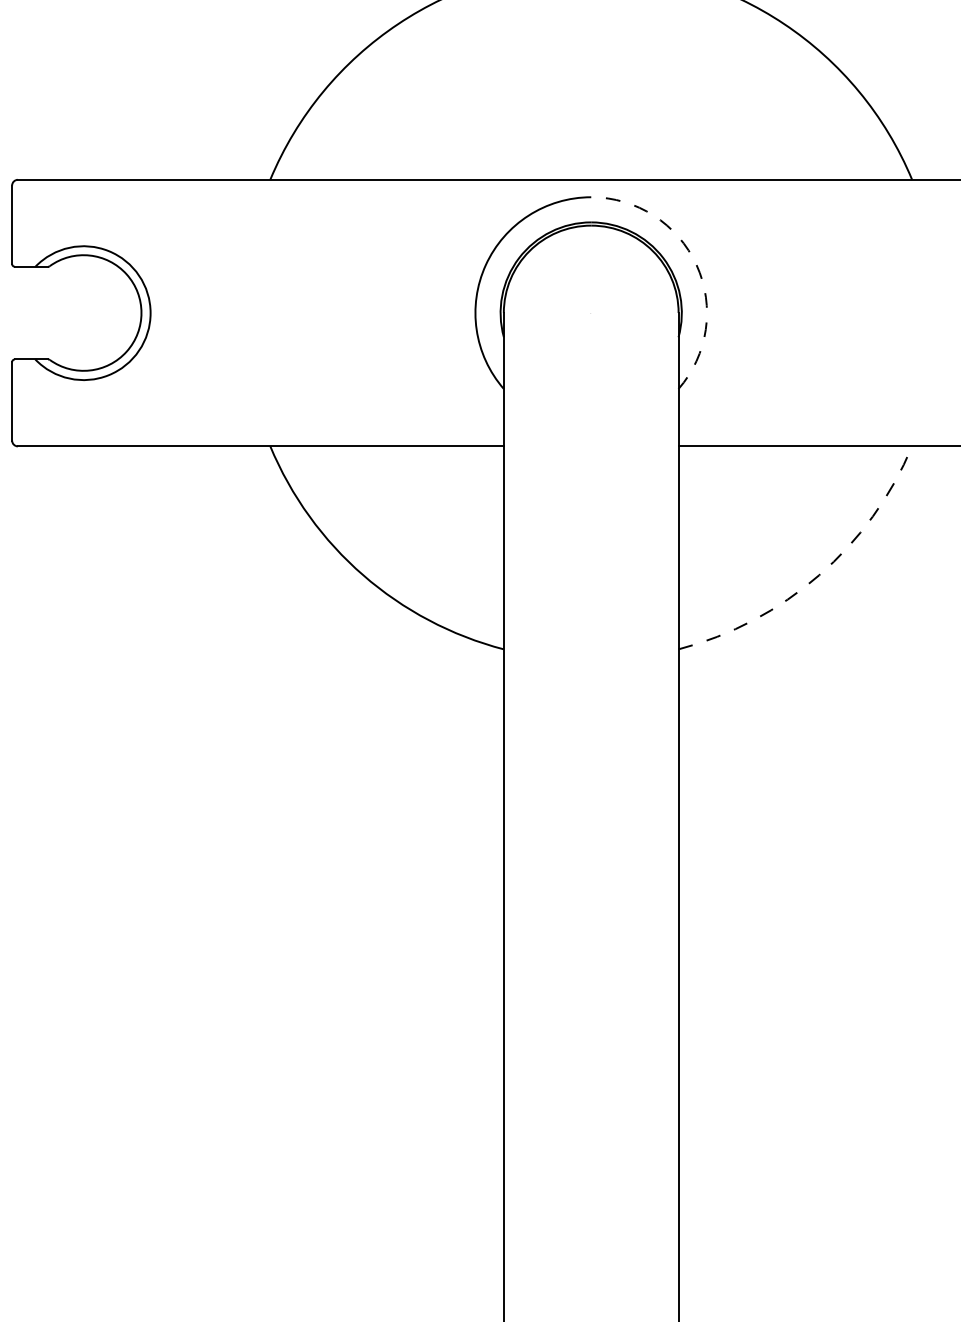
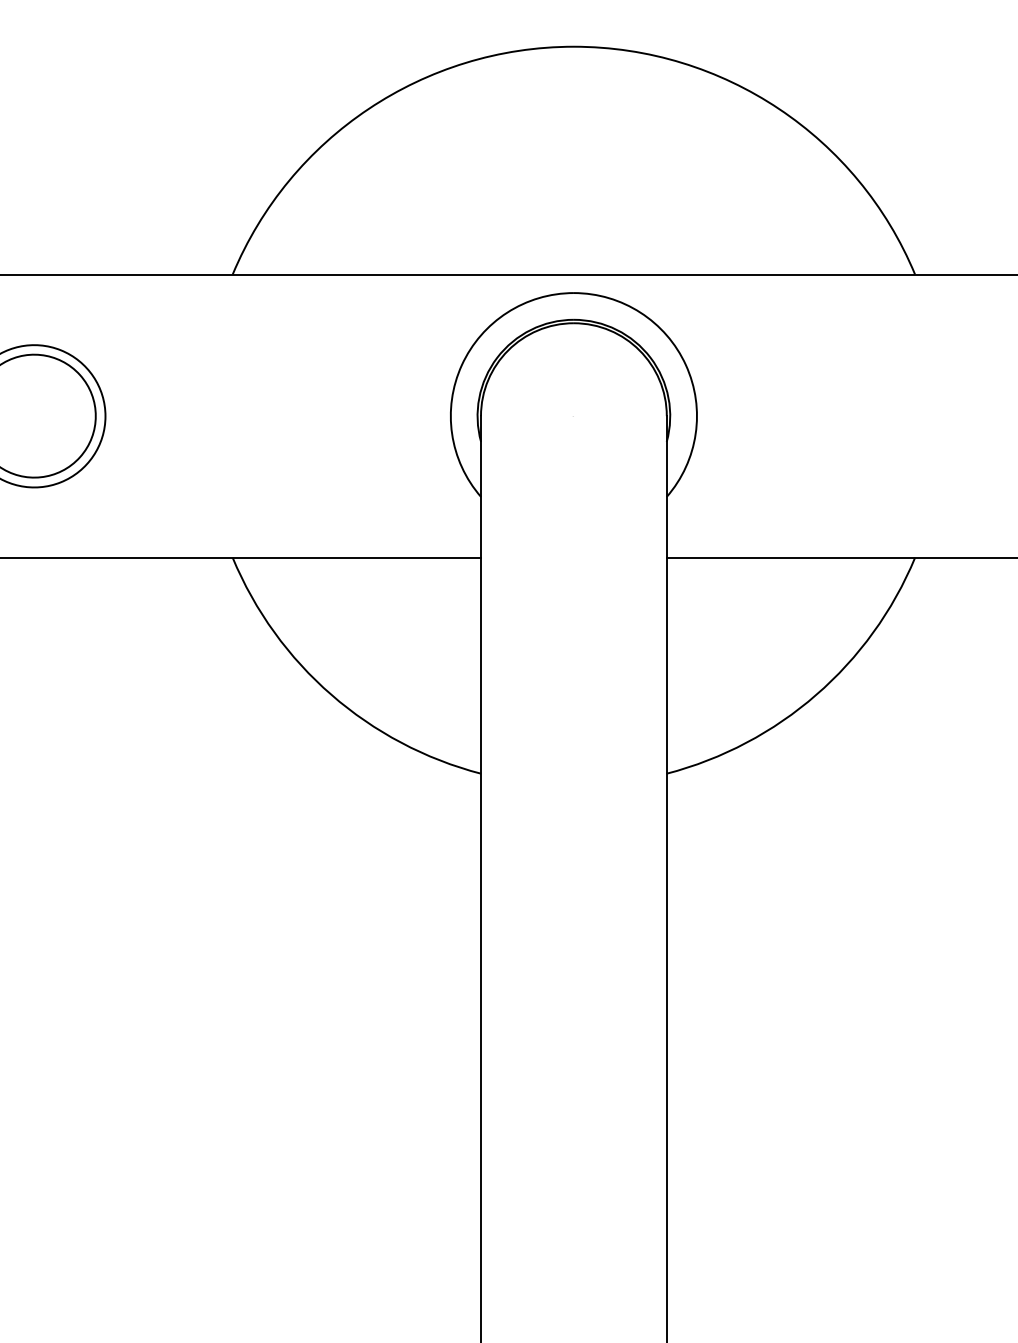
arc: (696, 265) -> (685, 365), dashed -> solid
arc: (819, 575) -> (816, 695), dashed -> solid

